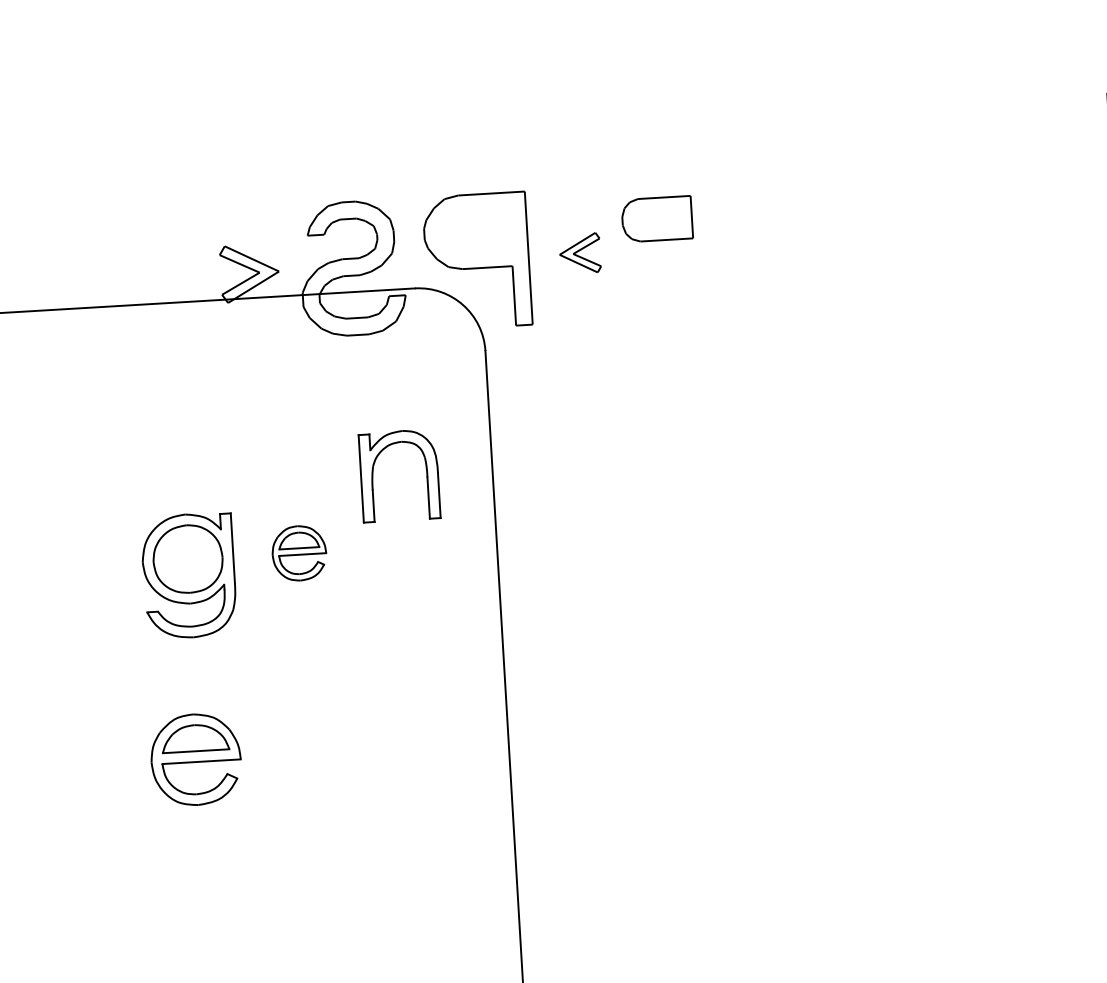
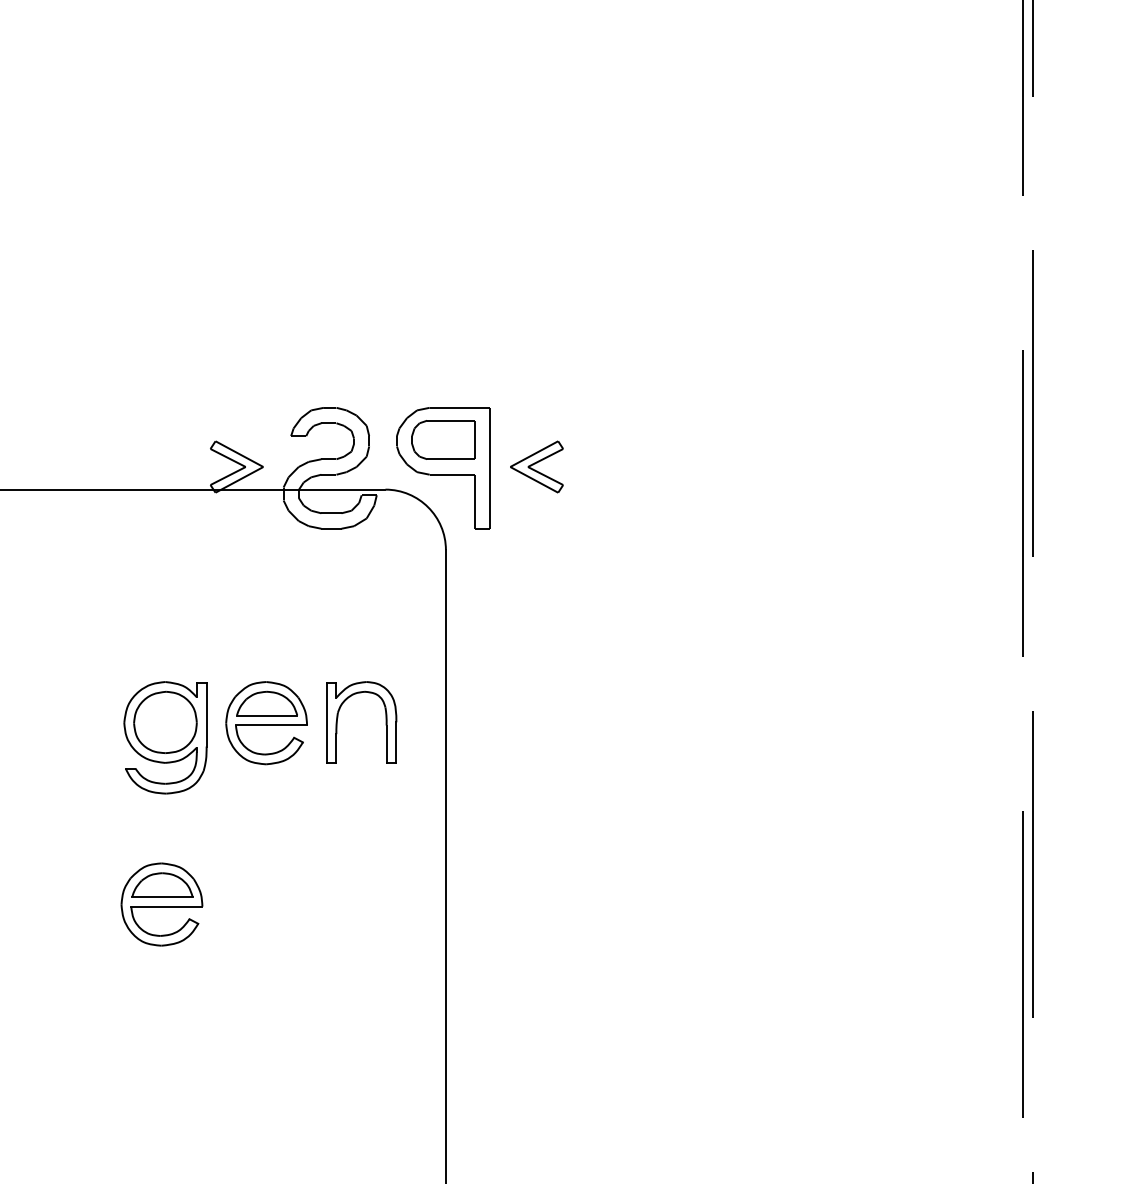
part: (657, 218) -> (443, 439), moved
part: (579, 253) -> (536, 466), size x1.43
part: (373, 471) -> (338, 717), moved
part: (299, 553) -> (266, 723), size x1.67

